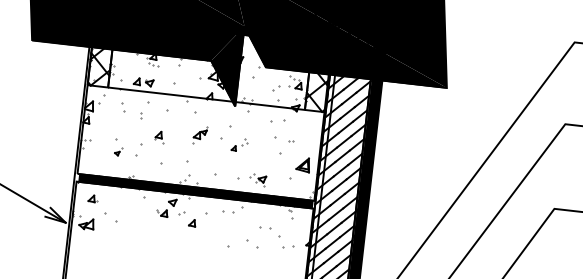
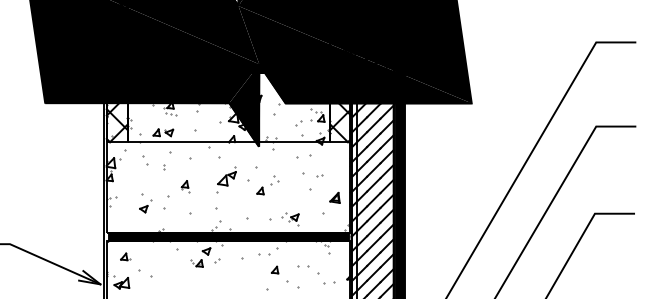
part: (199, 134) -> (226, 179), size x1.43
part: (239, 145) -> (267, 185), size x1.43
part: (118, 152) -> (145, 206), size x1.67
part: (302, 164) -> (334, 197), size x0.71
part: (192, 222) -> (275, 269), moved

